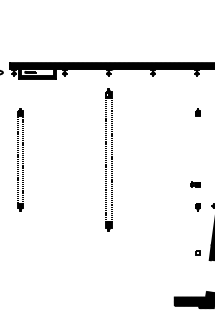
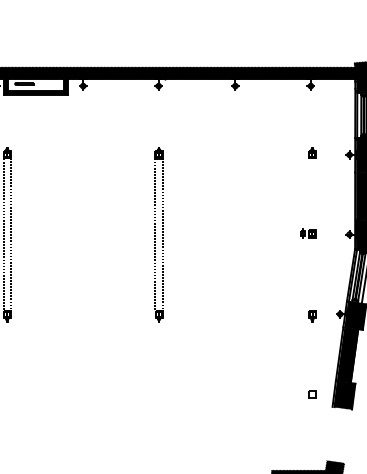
part: (108, 159) -> (158, 233), size x0.71
part: (195, 184) -> (308, 233), moved

